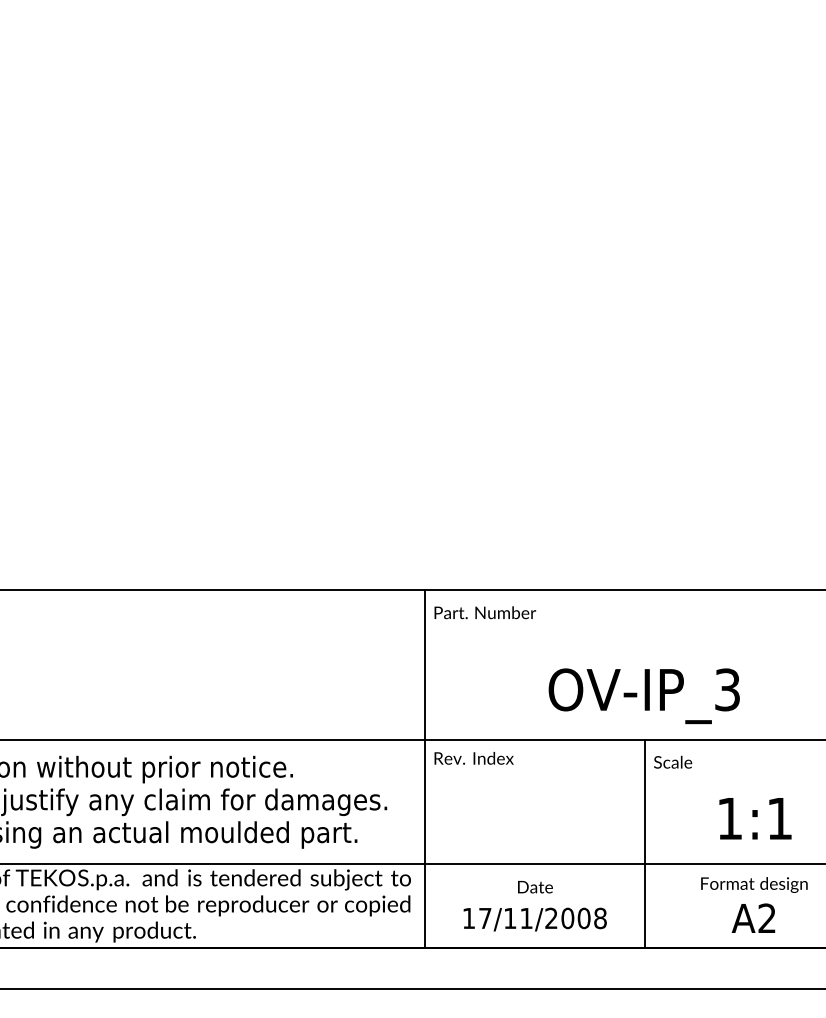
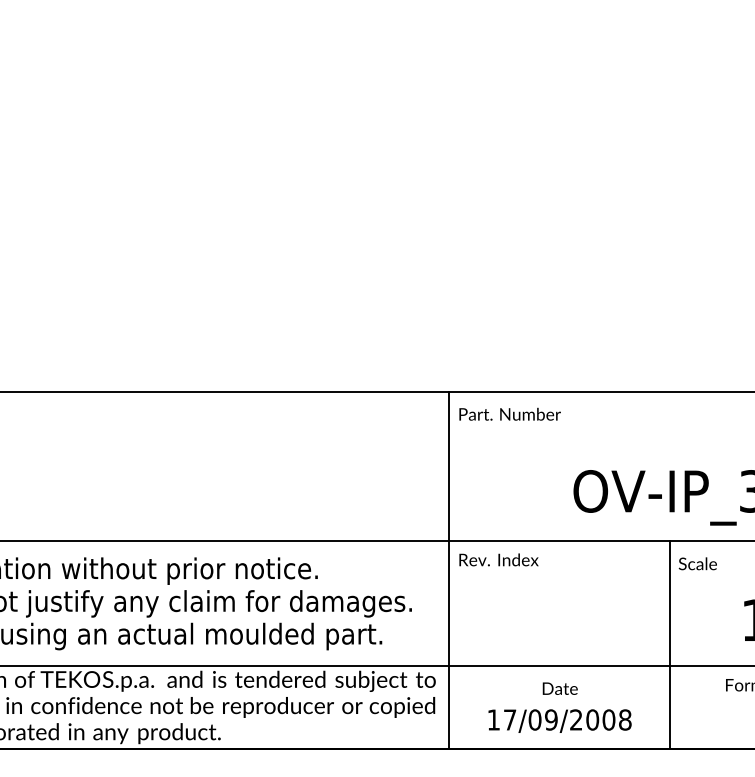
text: (517, 918) -> (542, 720), 17/11/2008 -> 17/09/2008

